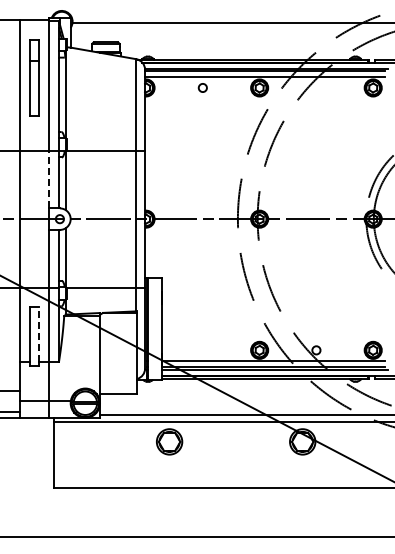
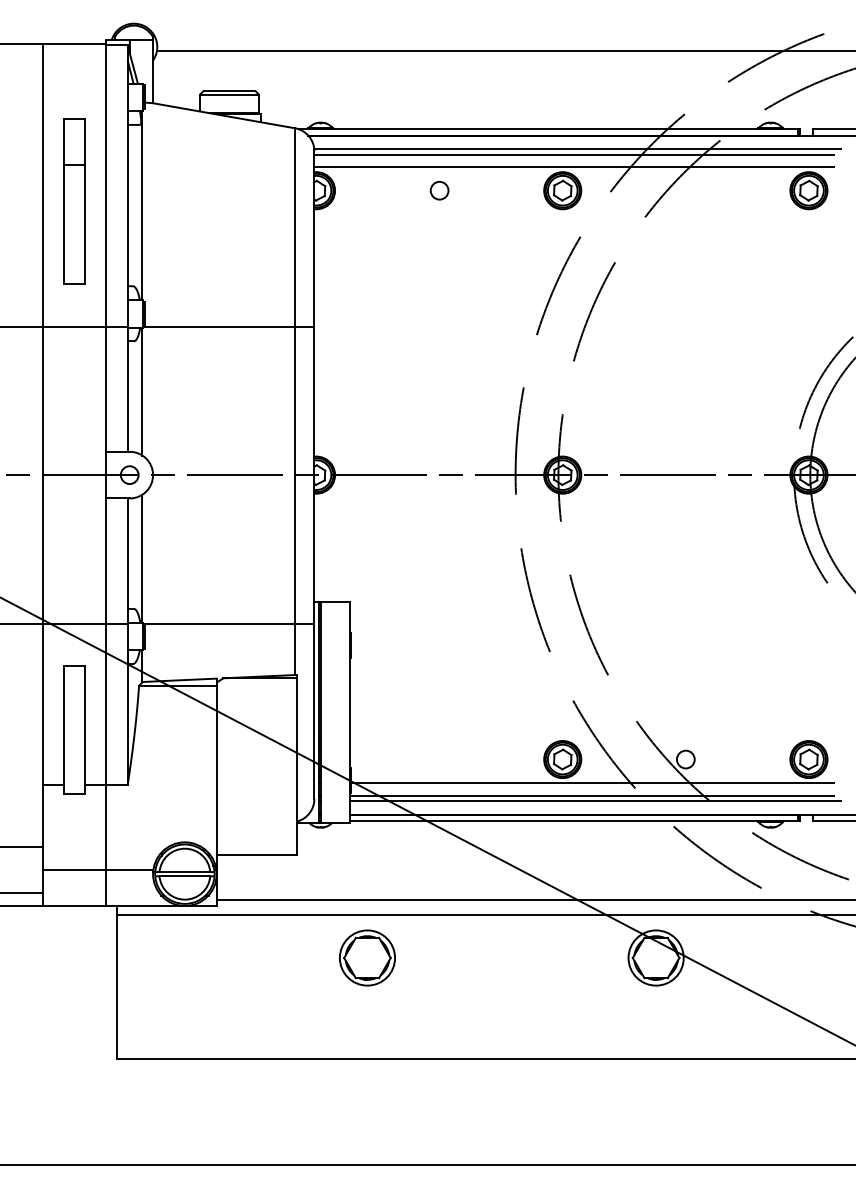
part: (34, 77) -> (74, 200), moved
line: (49, 179) -> (107, 389), dashed -> solid
line: (39, 334) -> (85, 725), dashed -> solid

